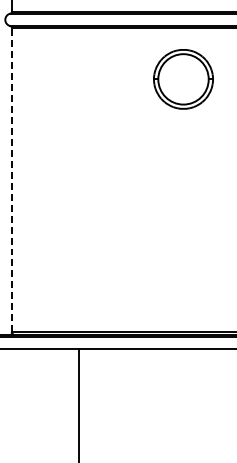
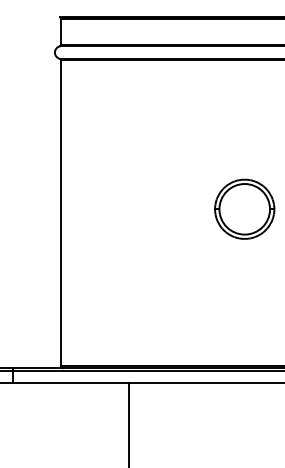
part: (183, 78) -> (244, 208), moved
line: (11, 180) -> (61, 213), dashed -> solid

